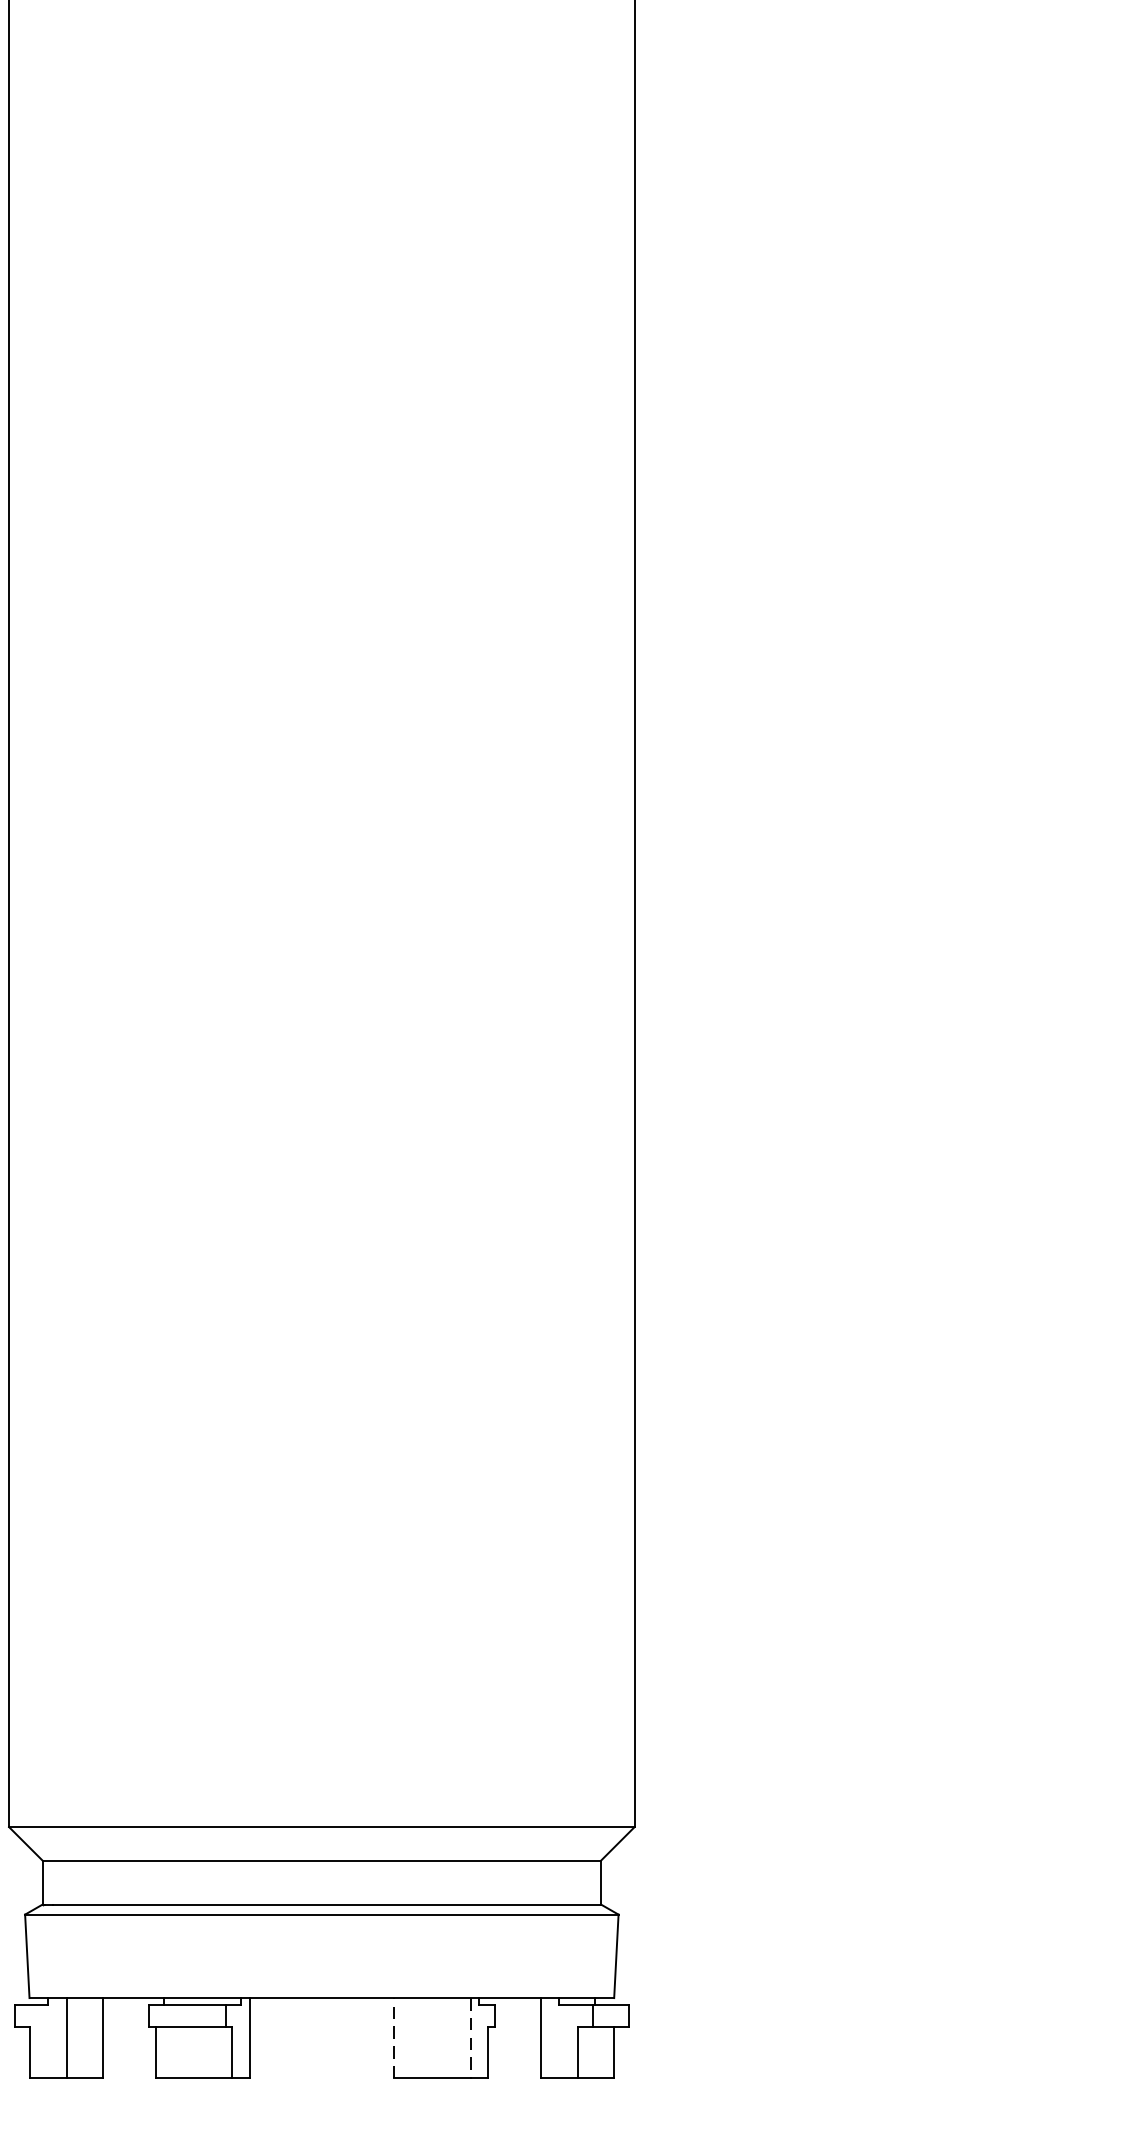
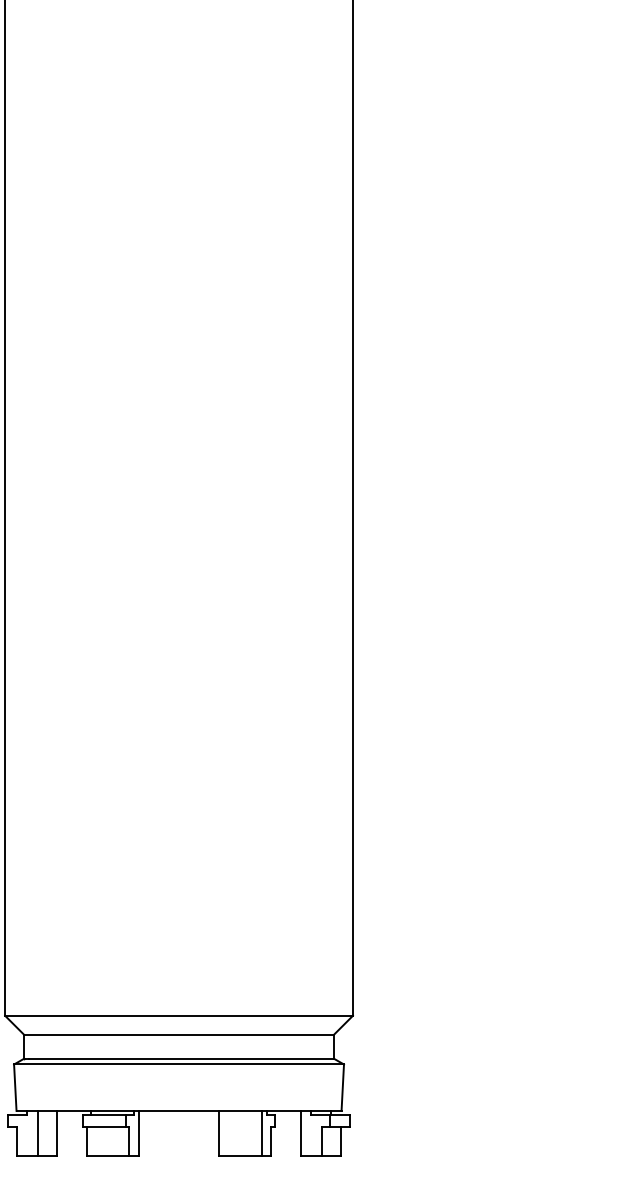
line: (394, 2036) -> (219, 1132), dashed -> solid
line: (470, 2038) -> (261, 1133), dashed -> solid

